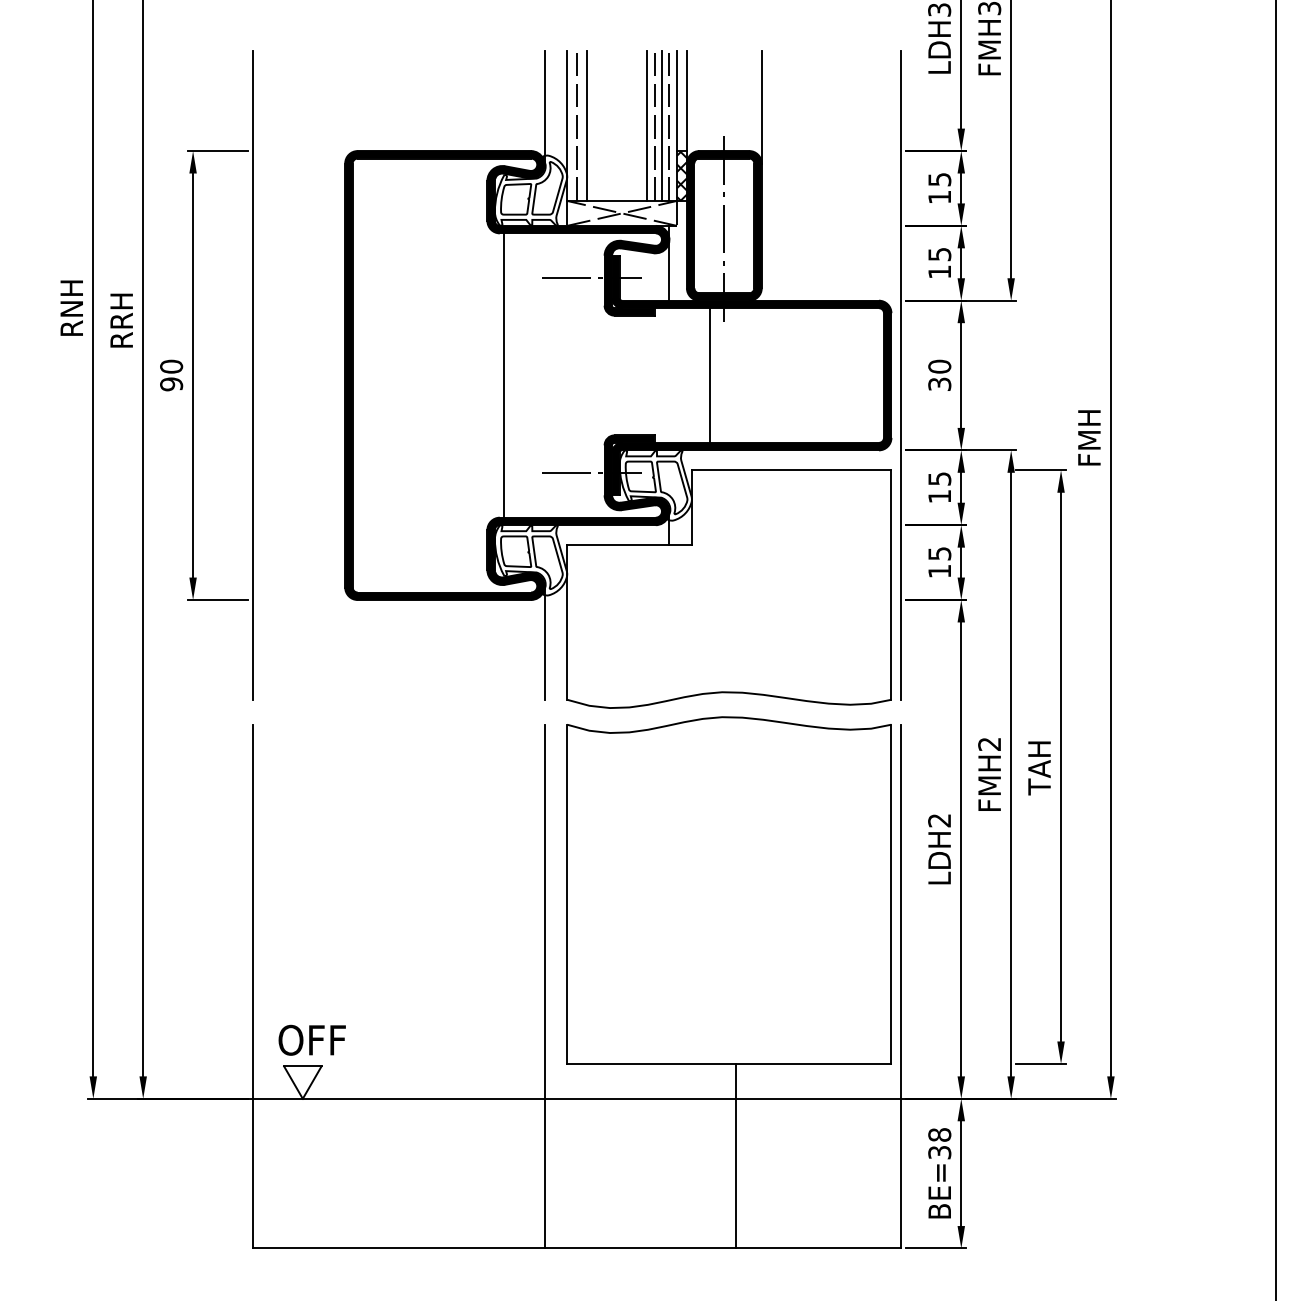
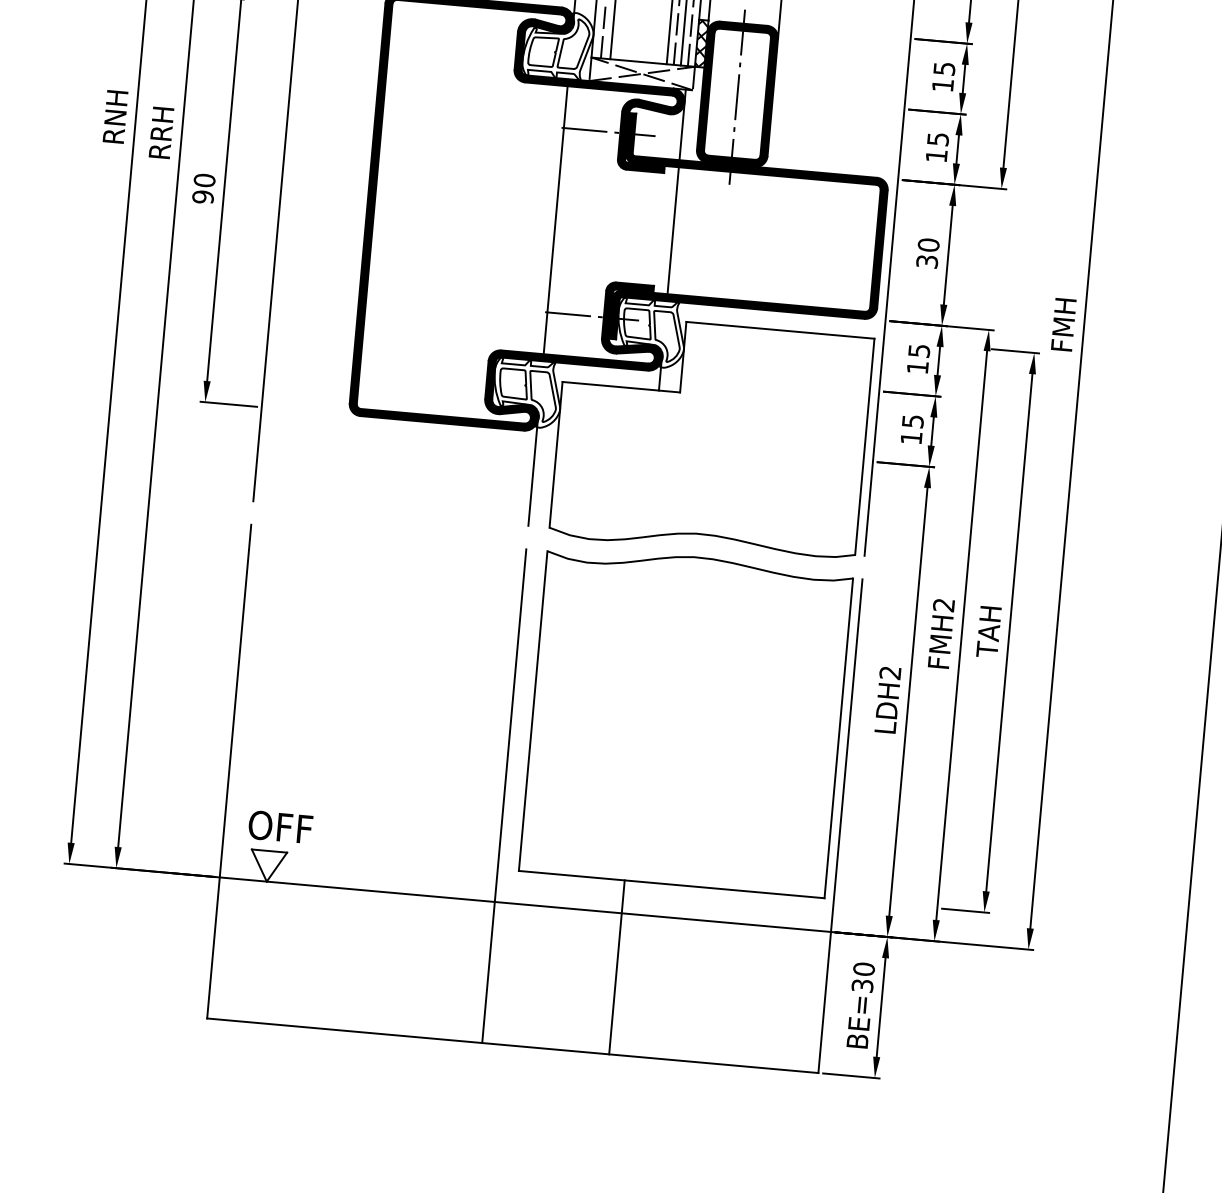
line: (503, 375) -> (555, 220), moved
line: (710, 375) -> (673, 230), moved
text: (939, 1134) -> (863, 968), BE=38 -> BE=30
line: (736, 1155) -> (617, 966), moved

